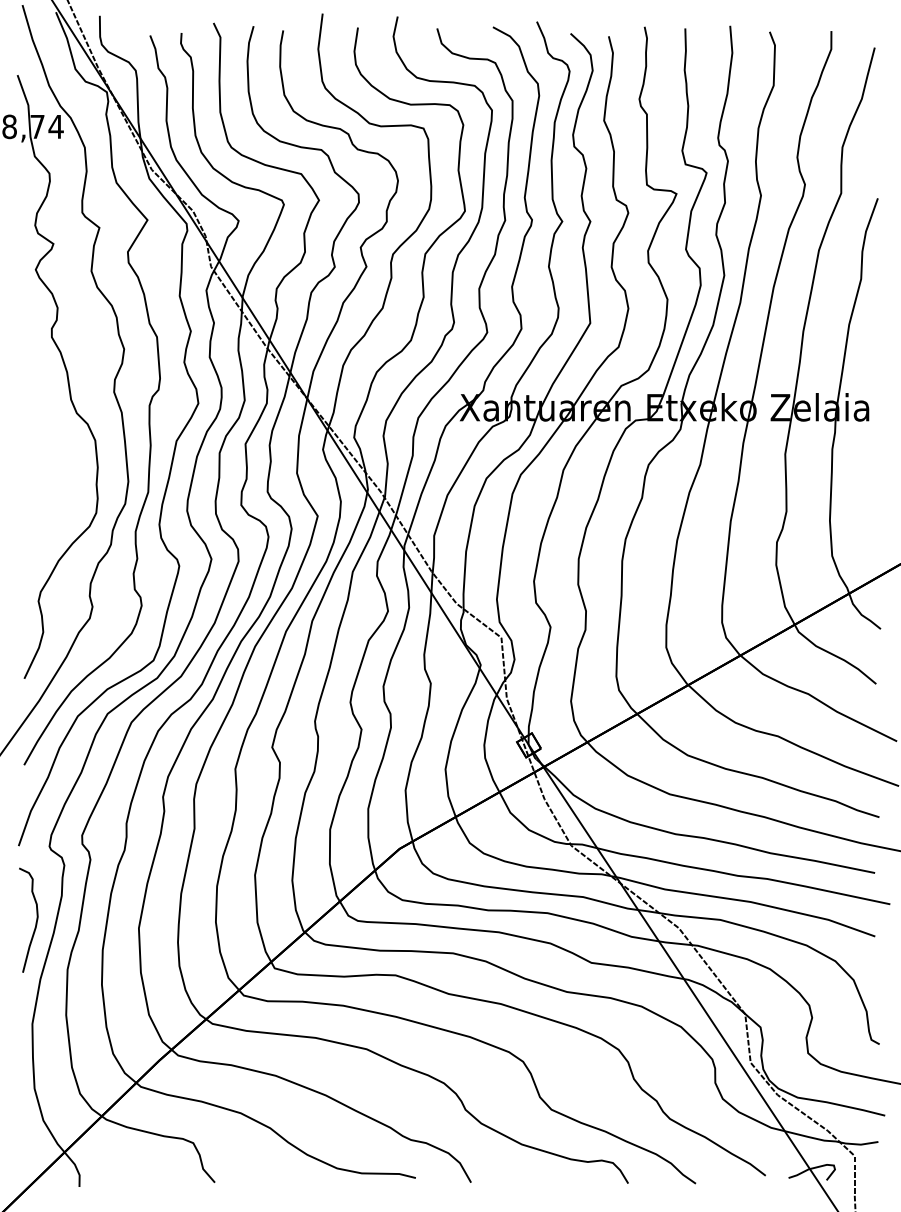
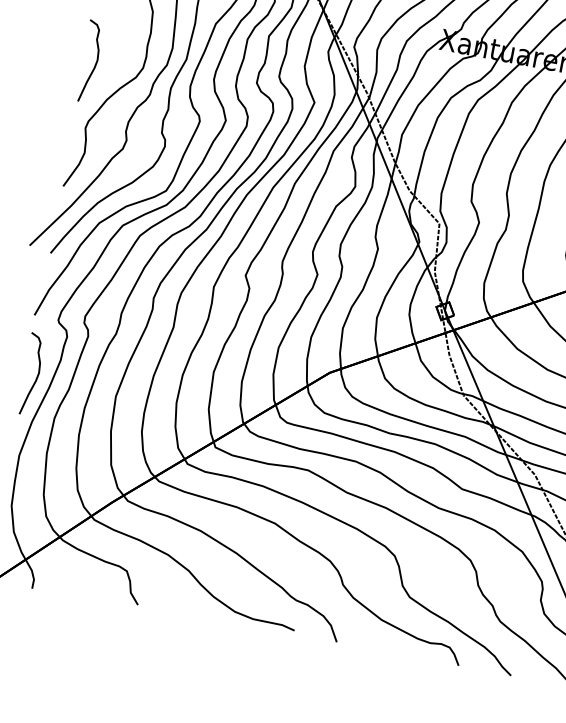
curve: (35, 519) -> (95, 64), added

